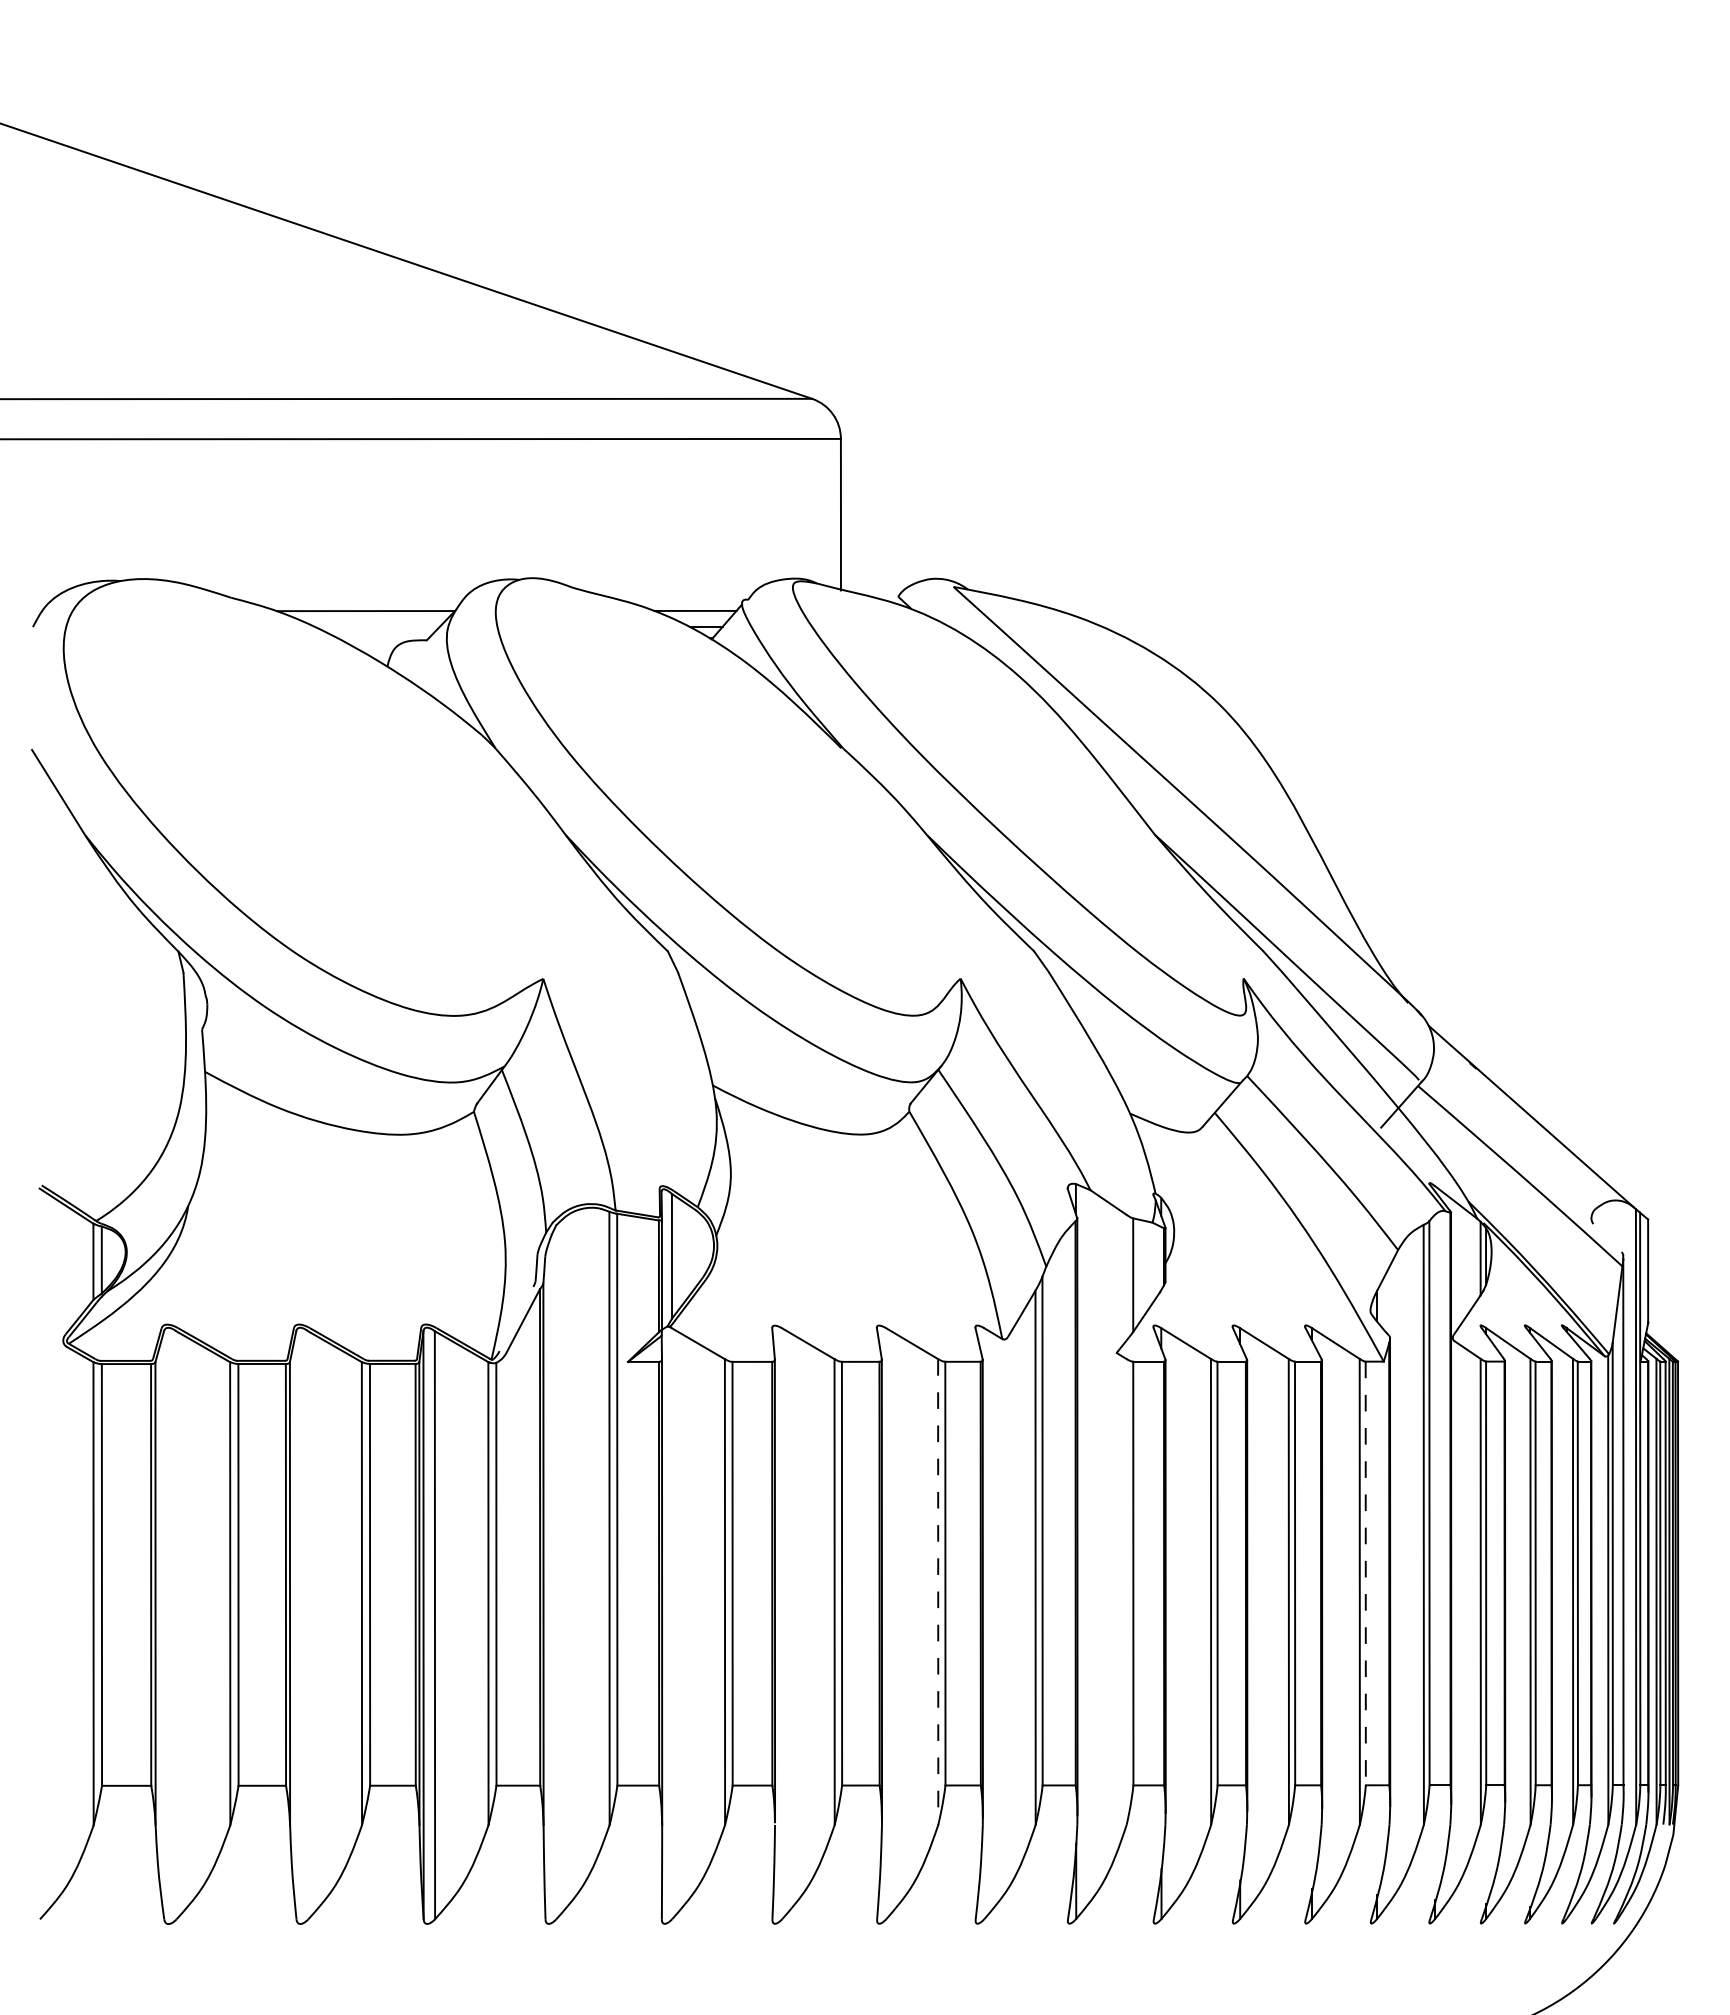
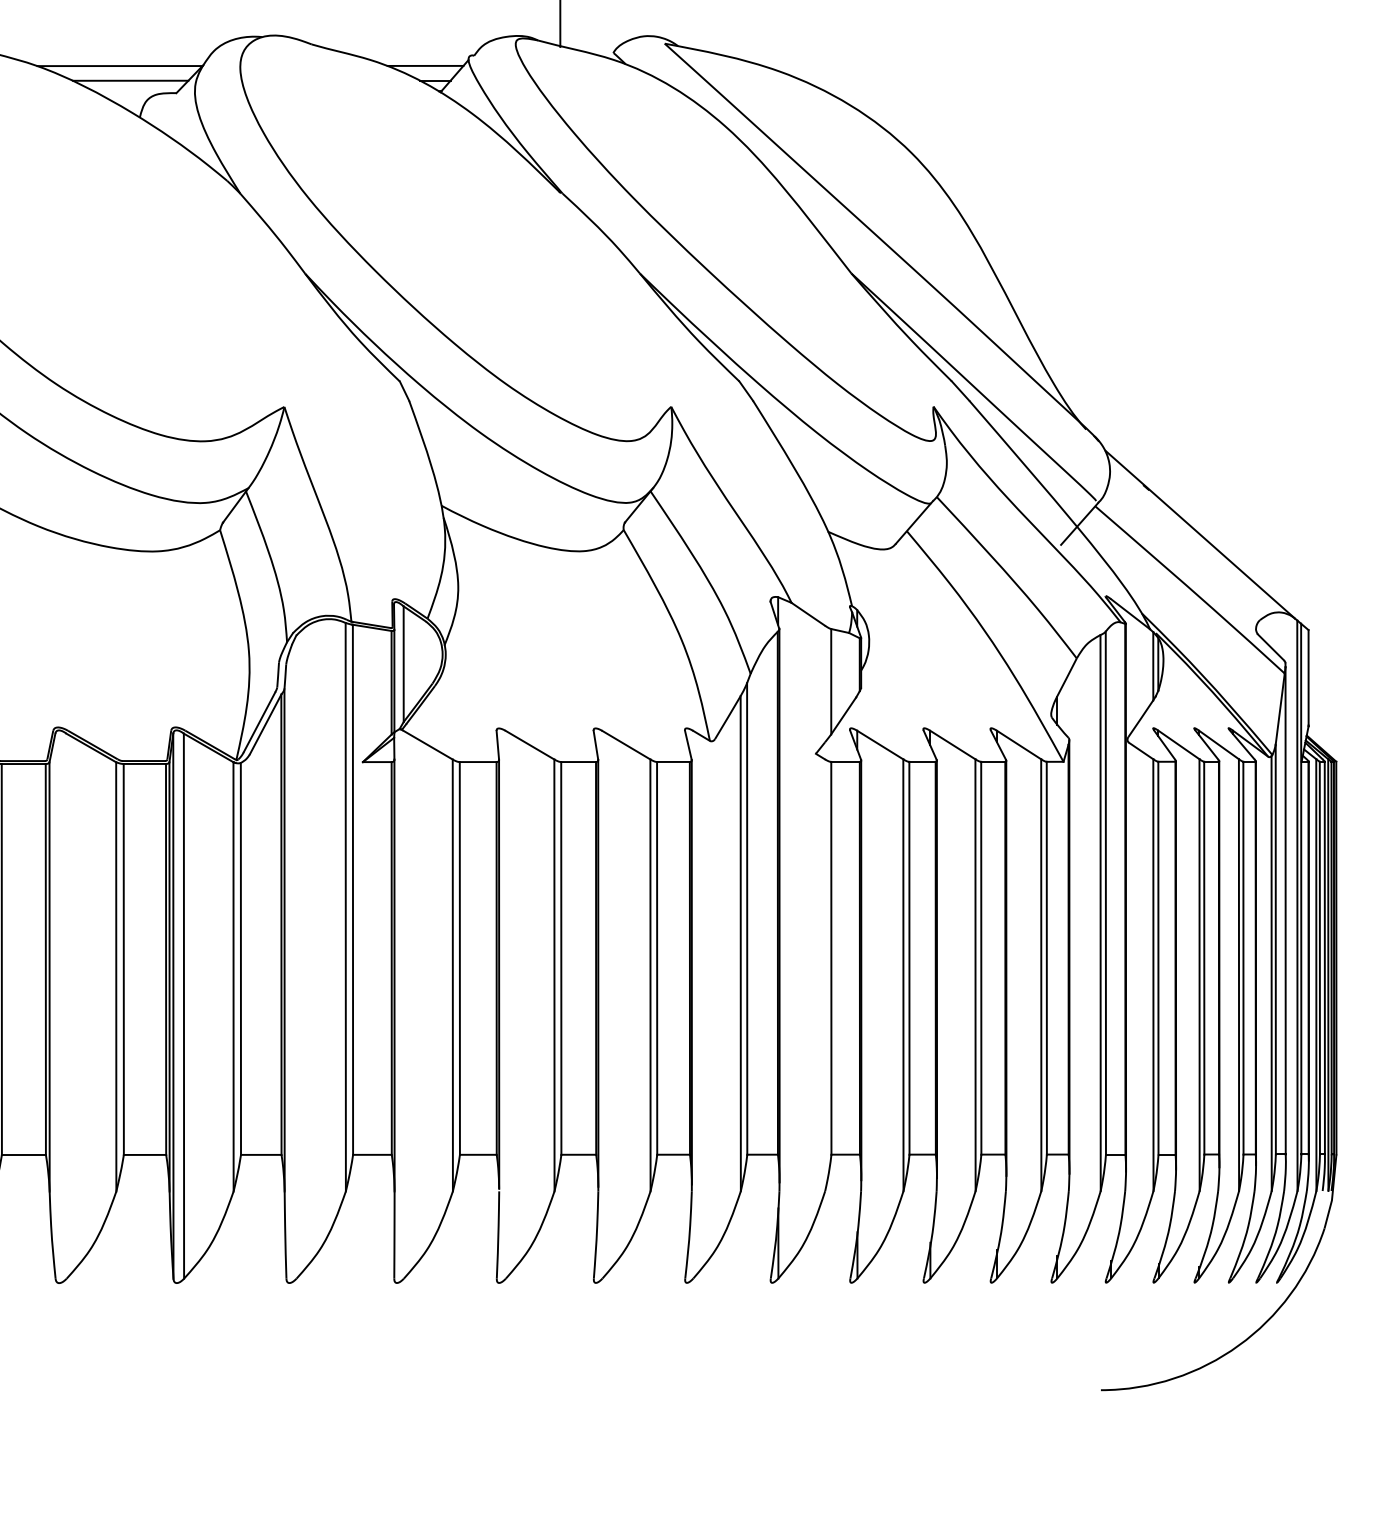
line: (377, 626) -> (130, 80), added
line: (1607, 1238) -> (1270, 647), added
line: (516, 1318) -> (259, 721), added
line: (1365, 1573) -> (1046, 958), dashed -> solid
line: (938, 1592) -> (650, 975), dashed -> solid

